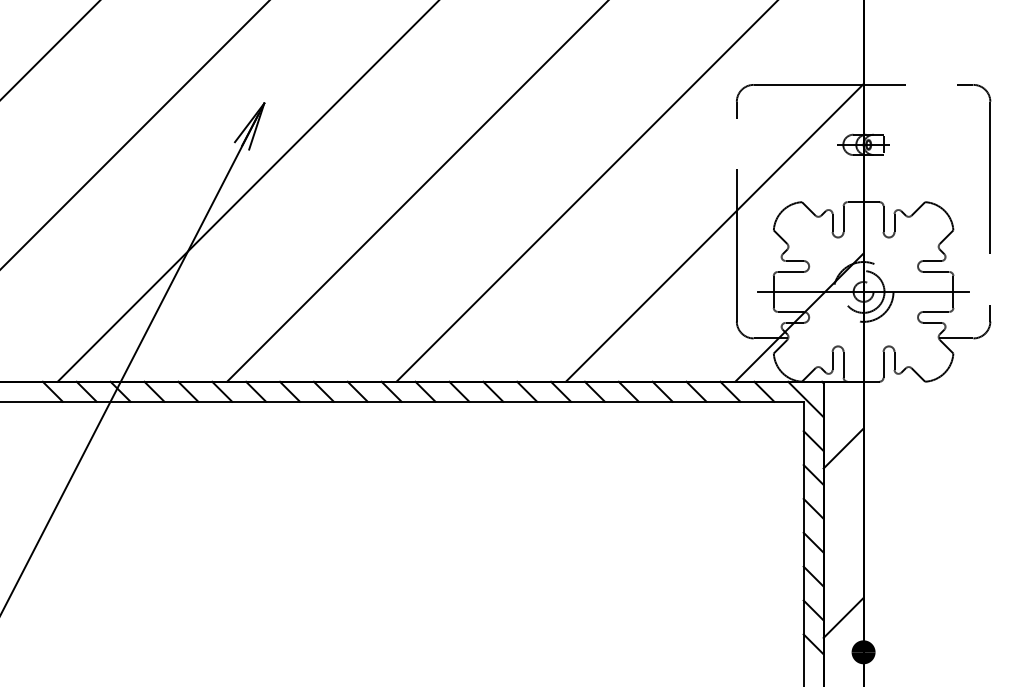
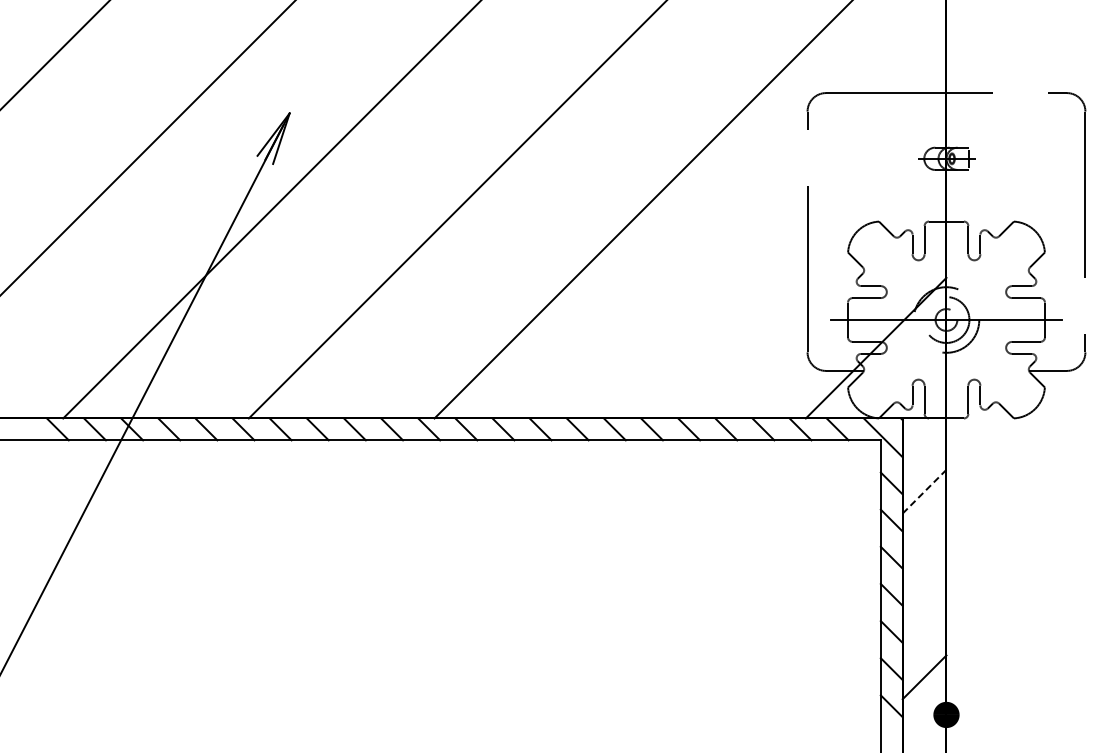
line: (714, 233) -> (783, 255), removed
line: (843, 448) -> (924, 491), solid -> dashed

